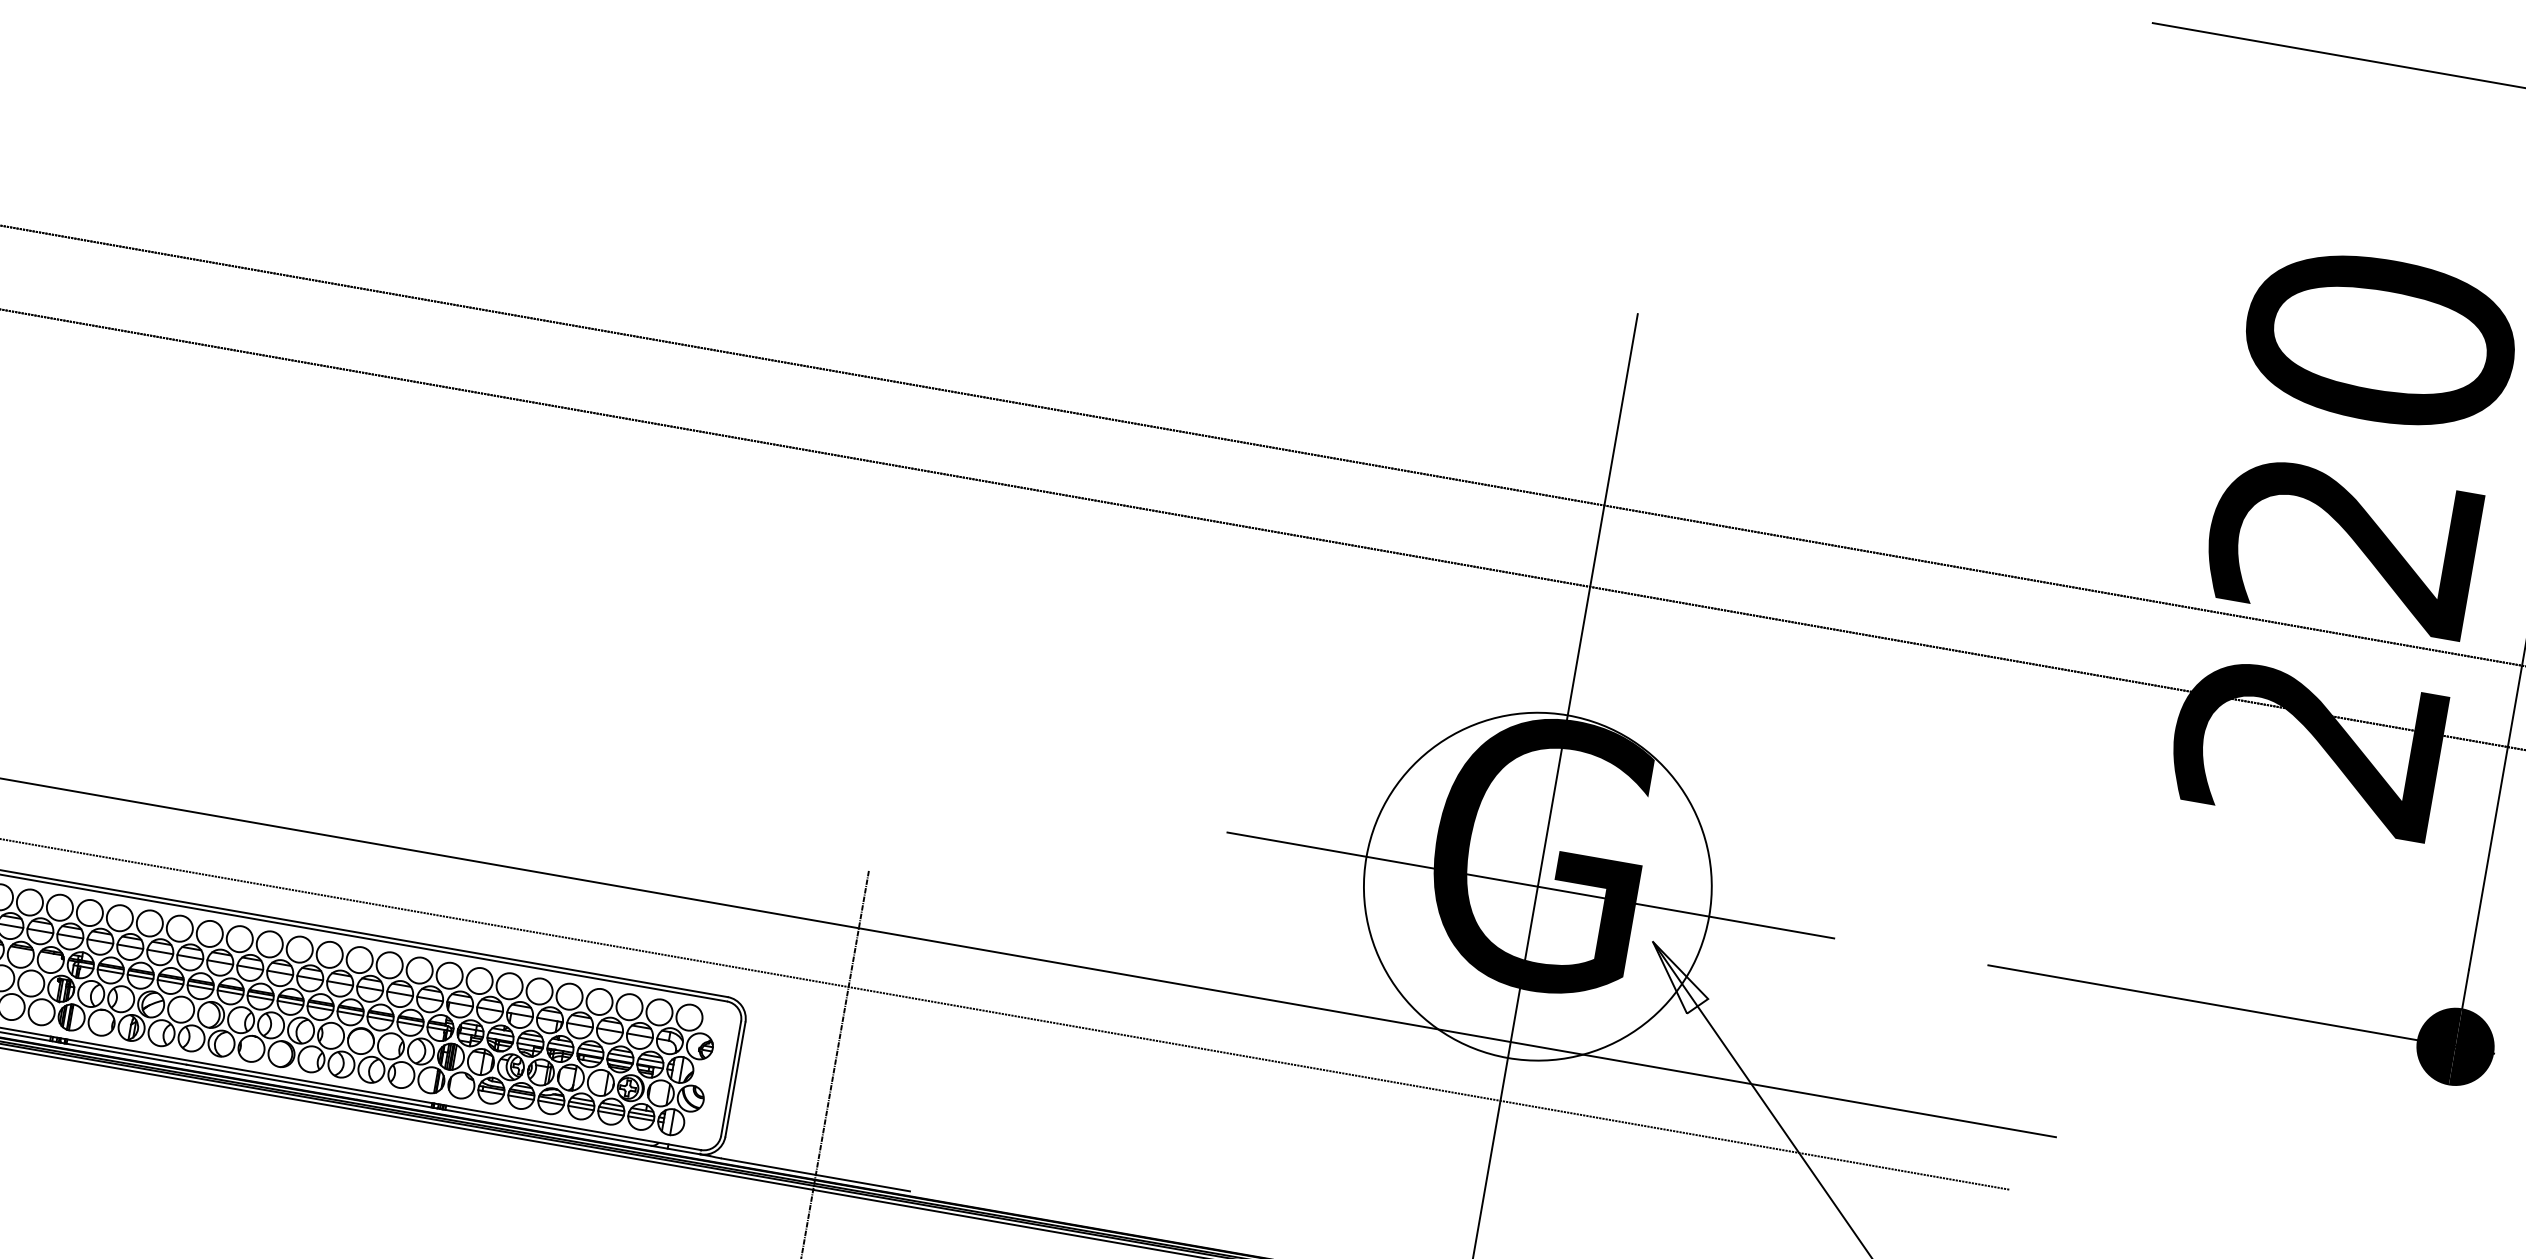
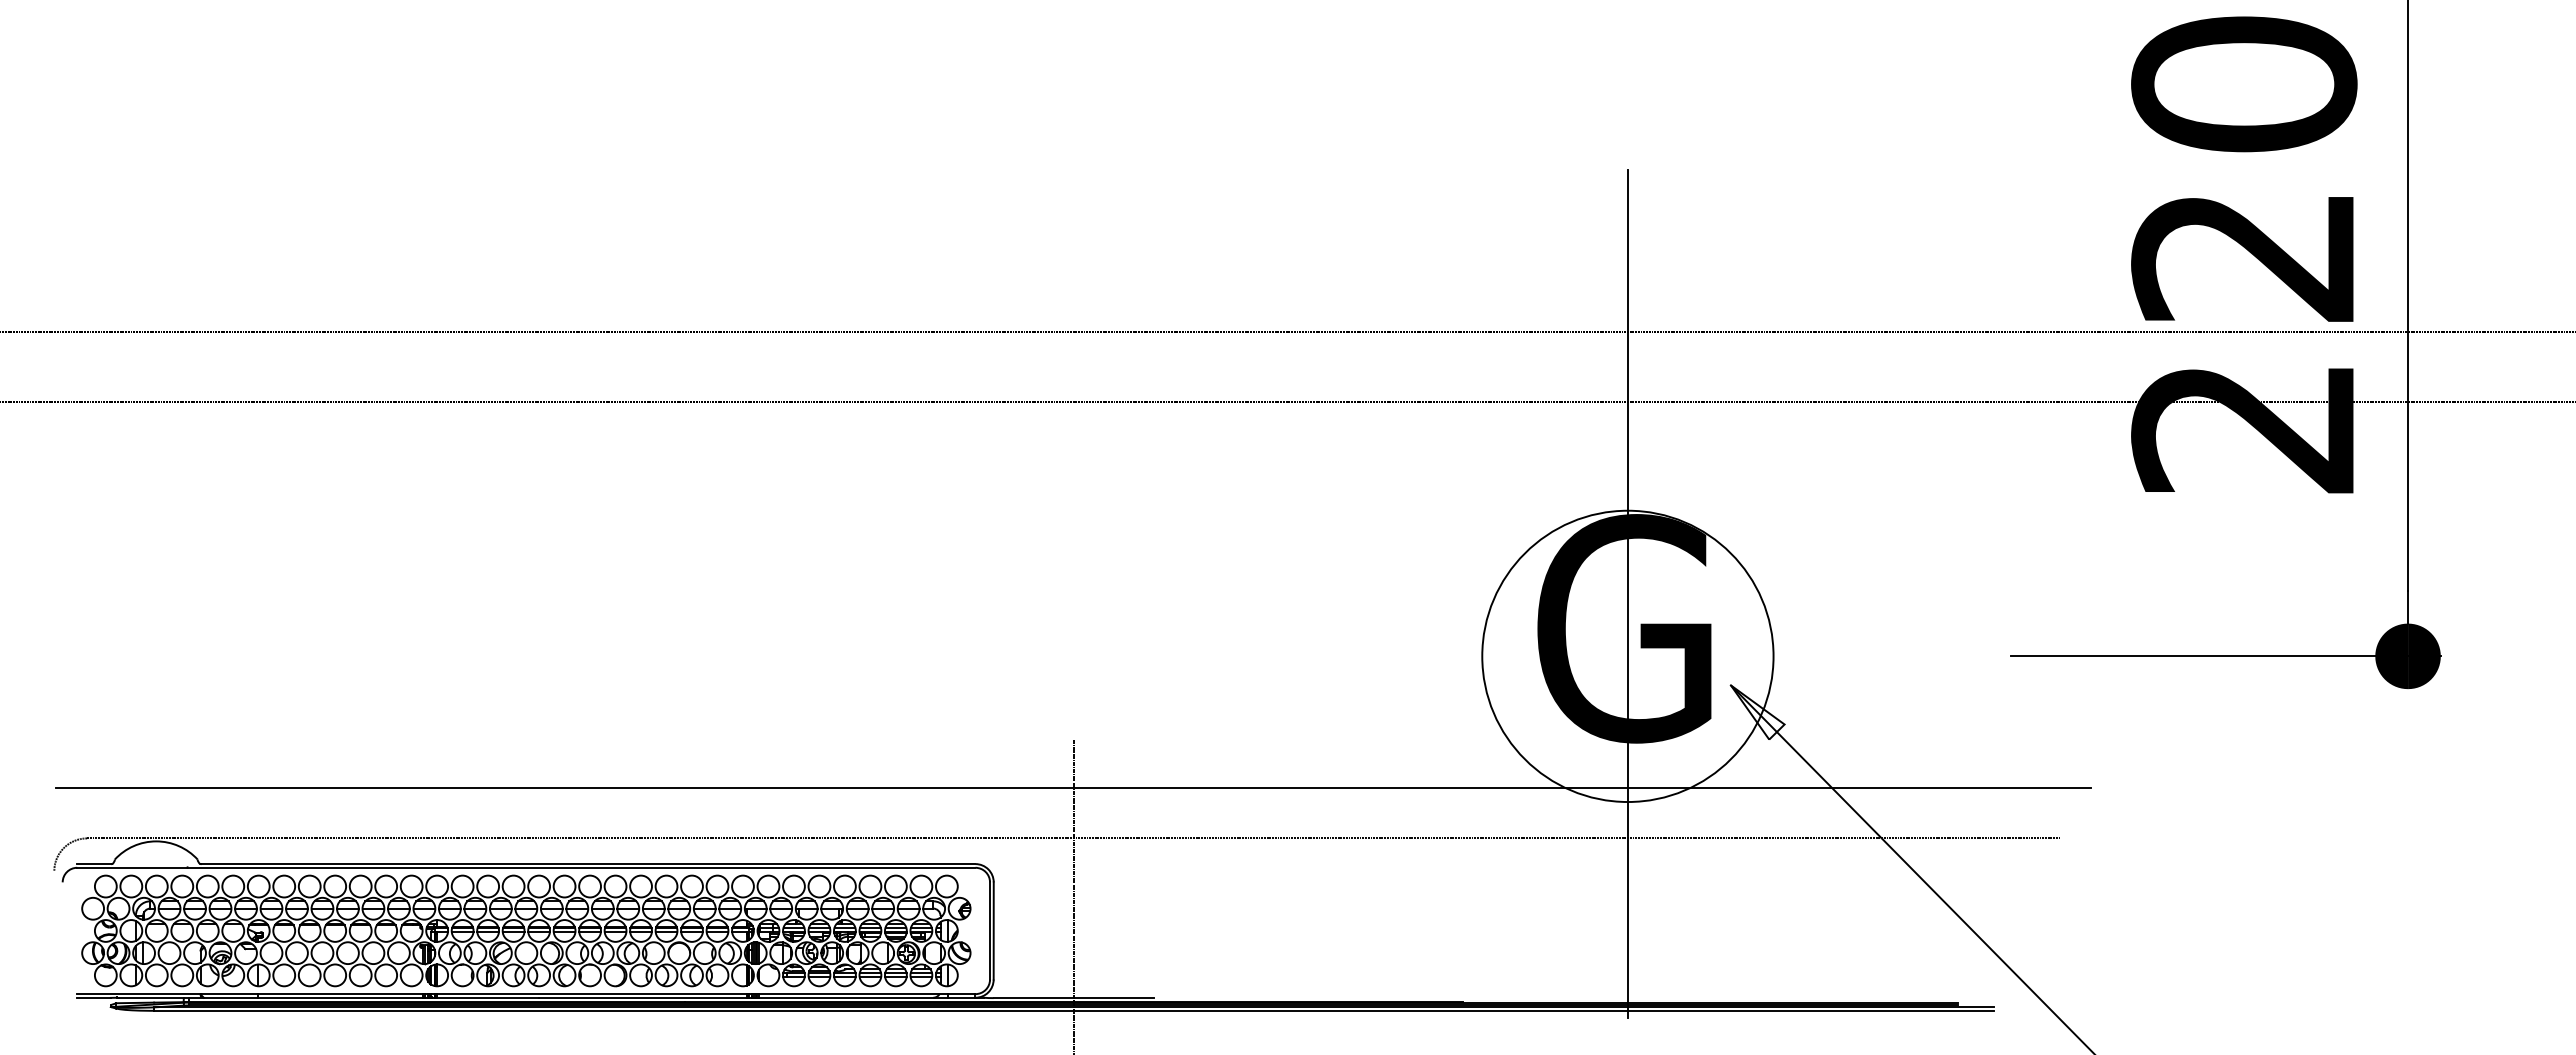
line: (1530, 885) -> (1621, 656), removed

